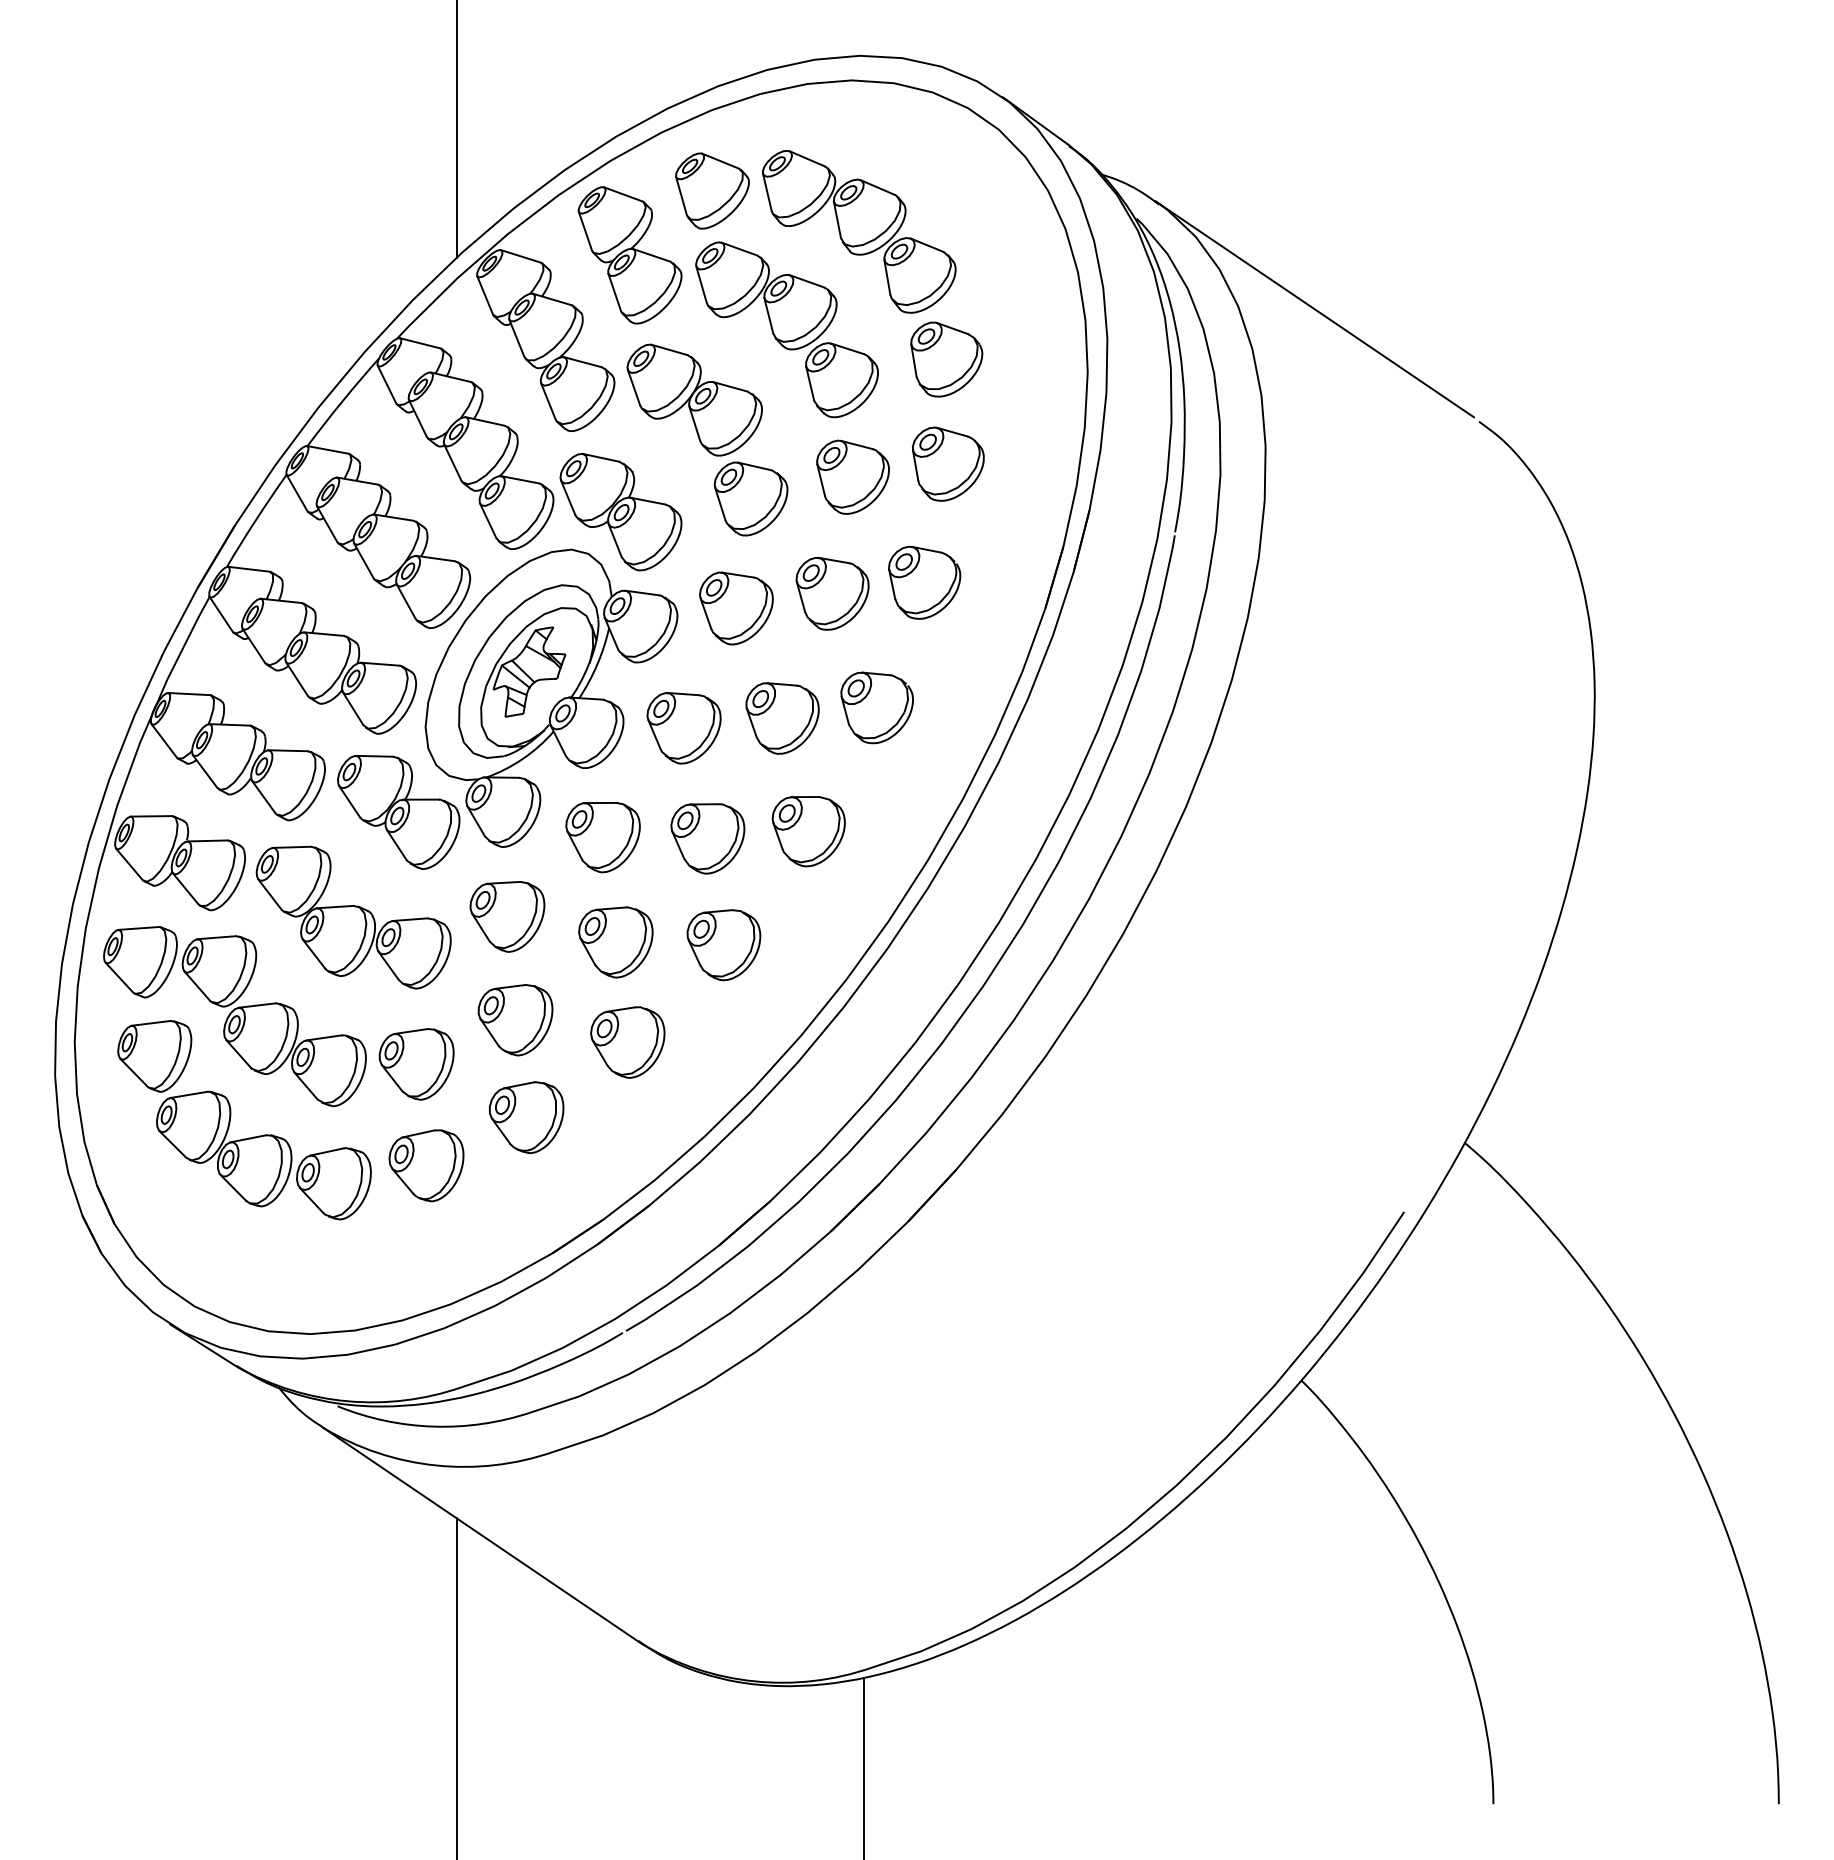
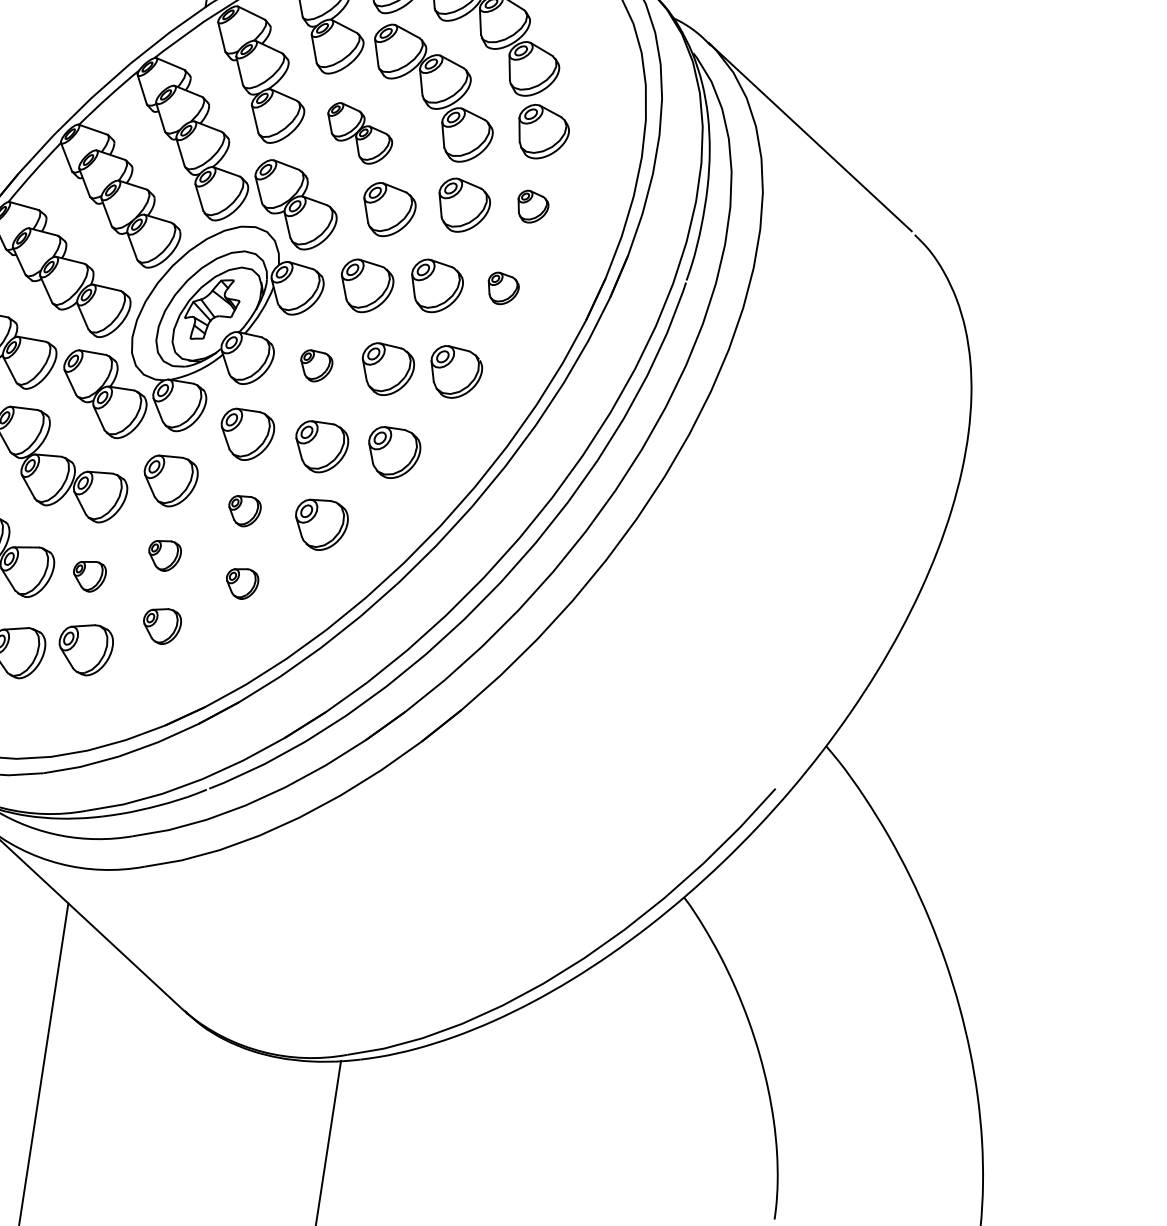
part: (694, 399) -> (359, 133), size x0.7
part: (948, 463) -> (532, 206), size x0.6
part: (924, 582) -> (502, 288), size x0.6
part: (683, 728) -> (315, 366), size x0.6
part: (615, 942) -> (244, 511), size x0.6
part: (515, 1020) -> (164, 555), size x0.6
part: (627, 1042) -> (241, 583), size x0.6
part: (416, 1064) -> (89, 576), size x0.6
part: (526, 1117) -> (161, 626), size x0.7

